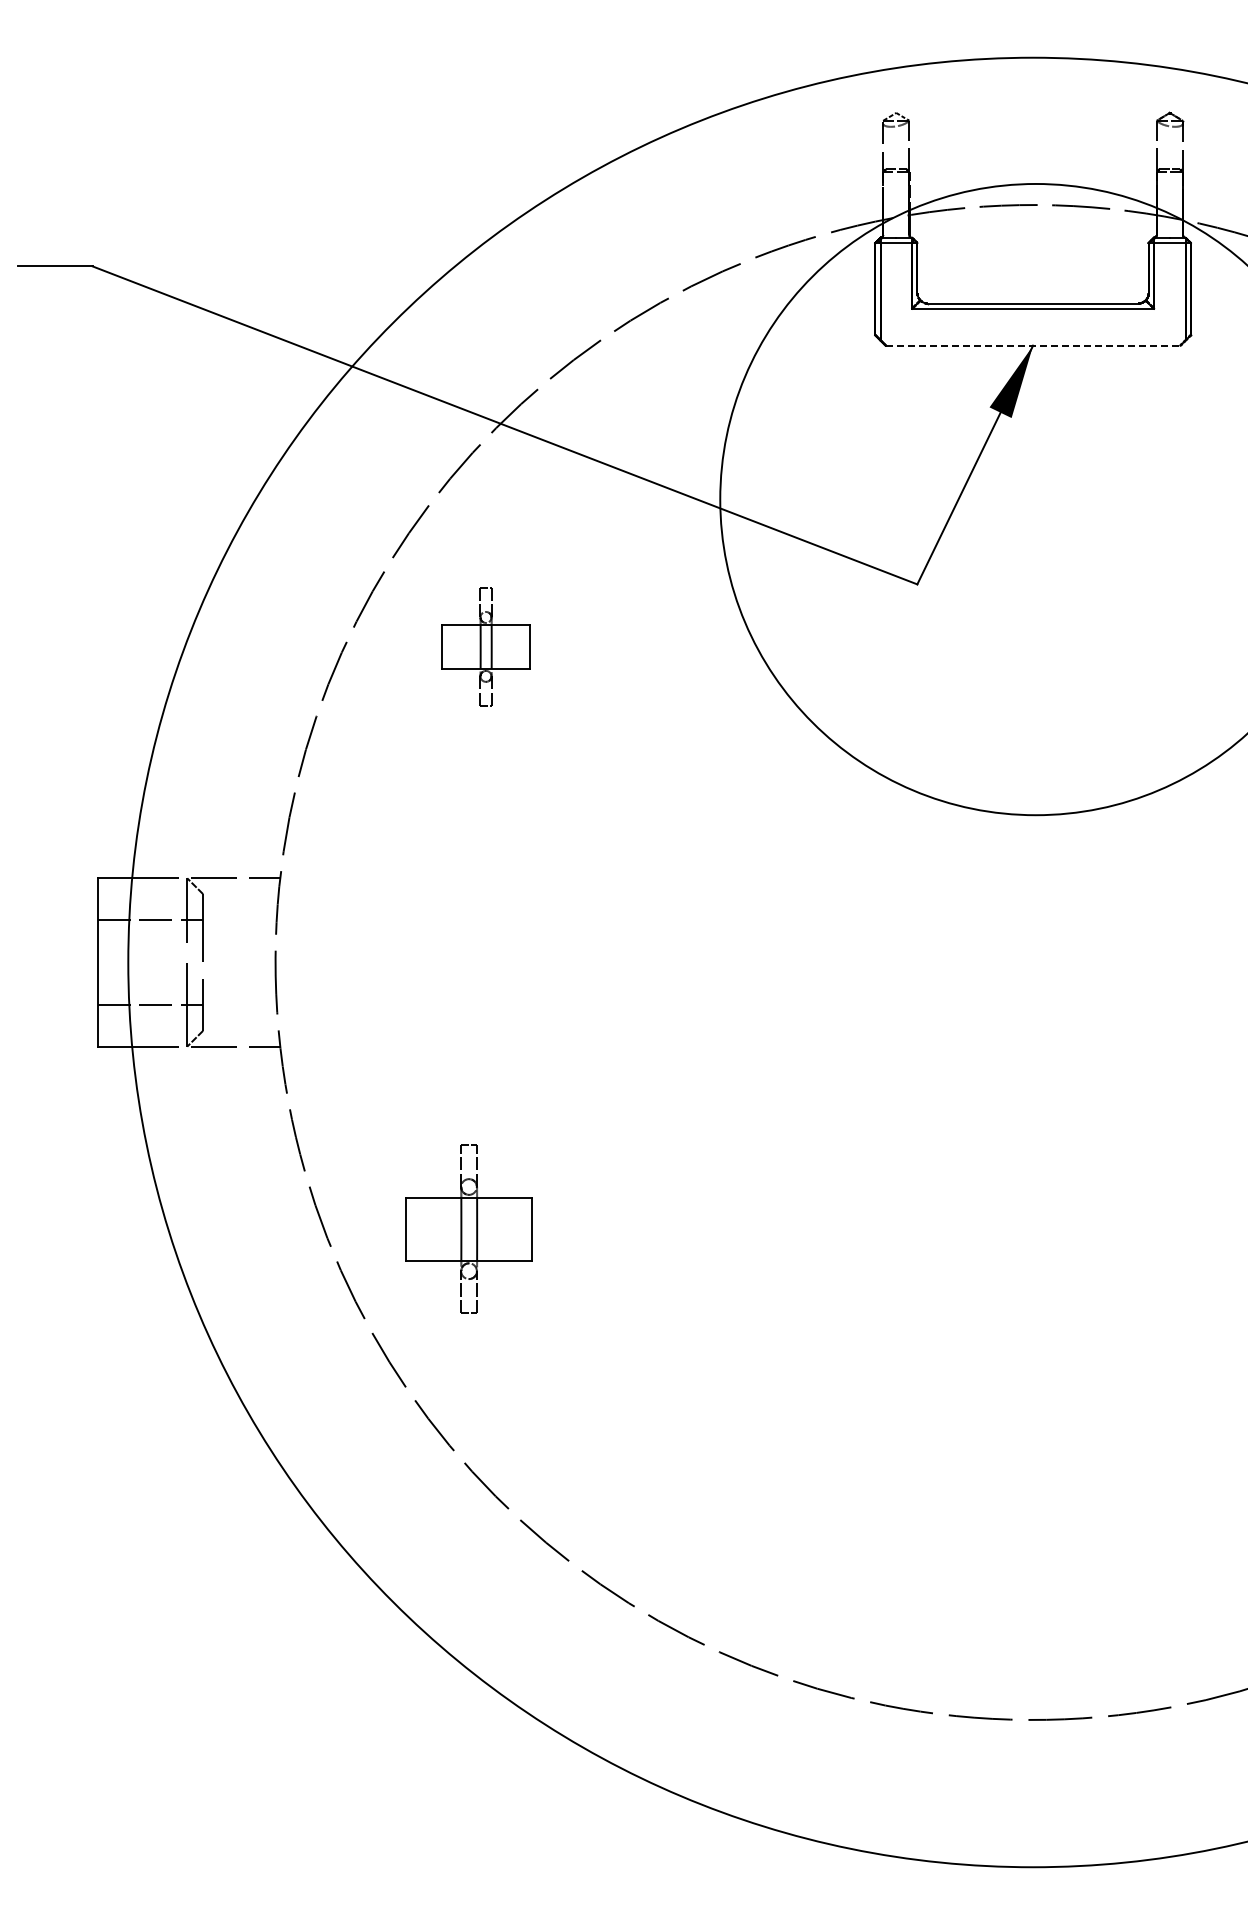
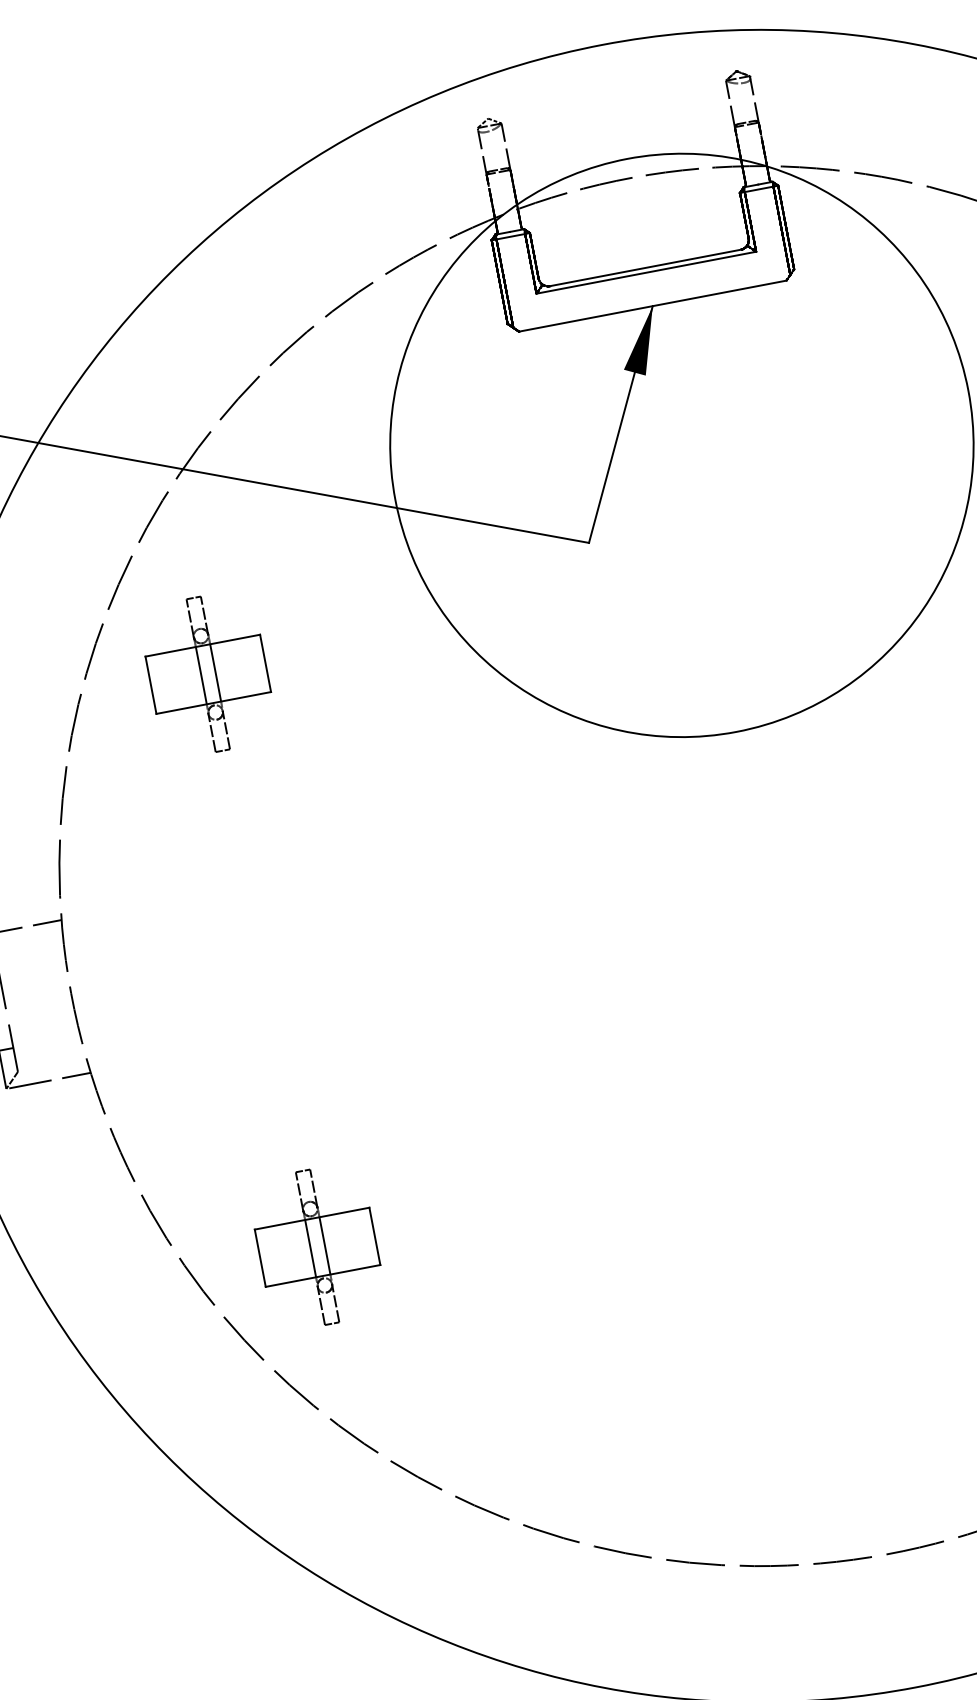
line: (1033, 345) -> (653, 305), dashed -> solid
part: (485, 646) -> (207, 674), size x1.43
part: (468, 1228) -> (317, 1246), moved

